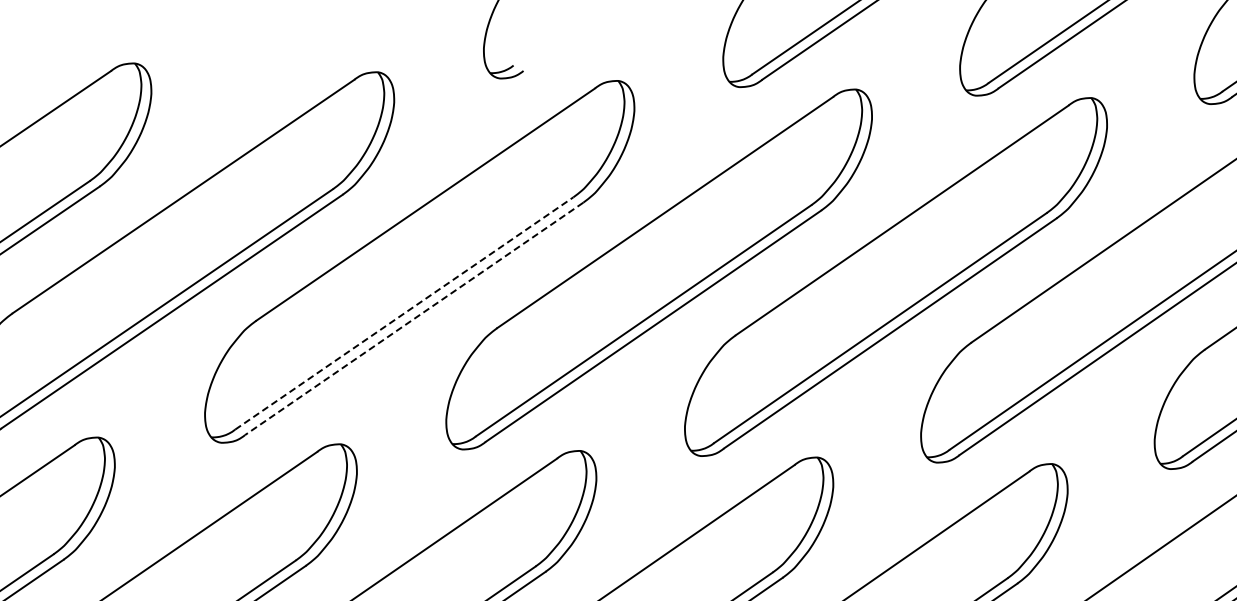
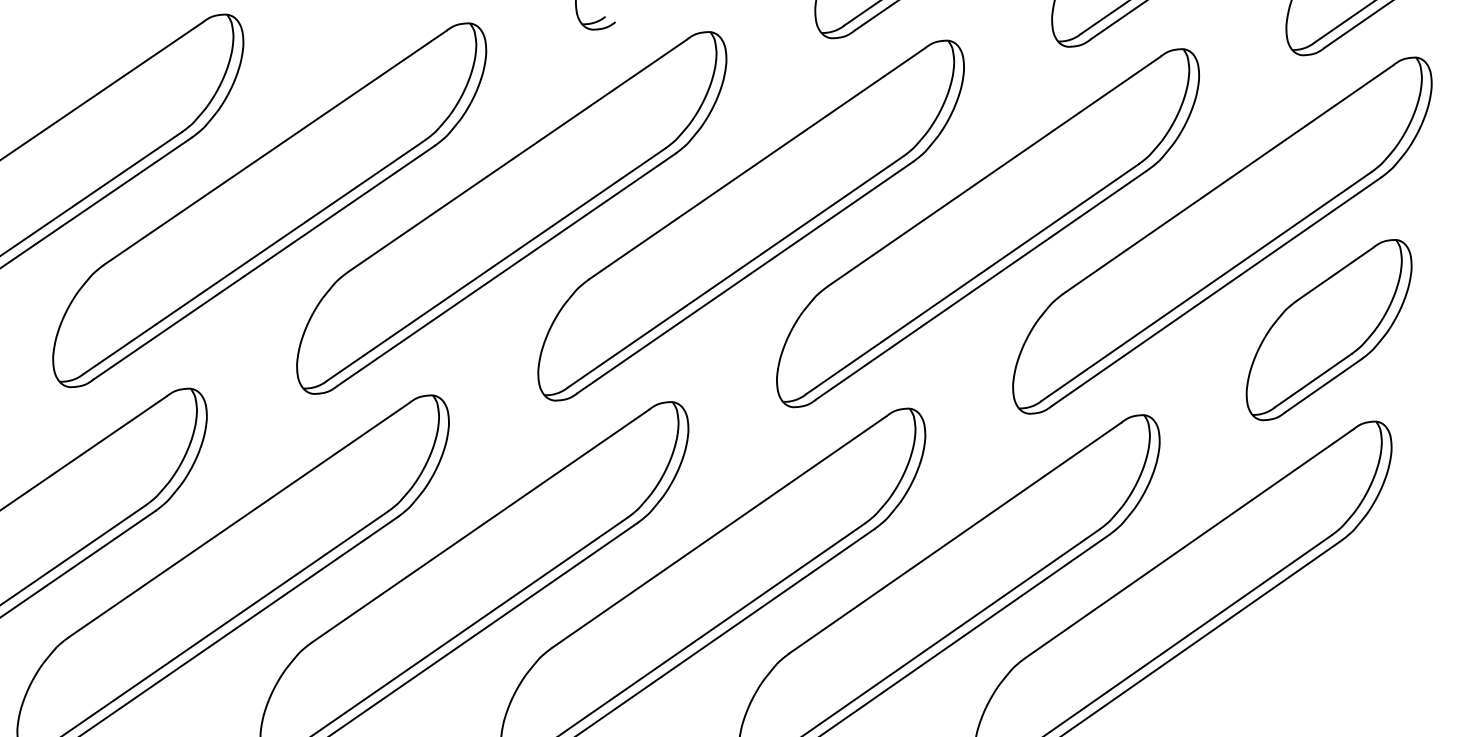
line: (404, 313) -> (496, 264), dashed -> solid
line: (413, 319) -> (505, 270), dashed -> solid

